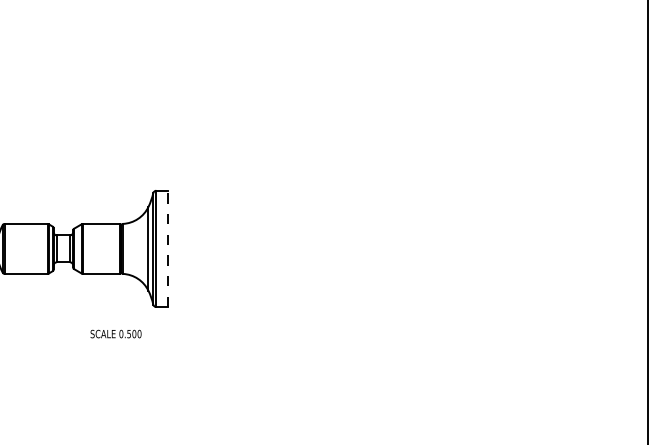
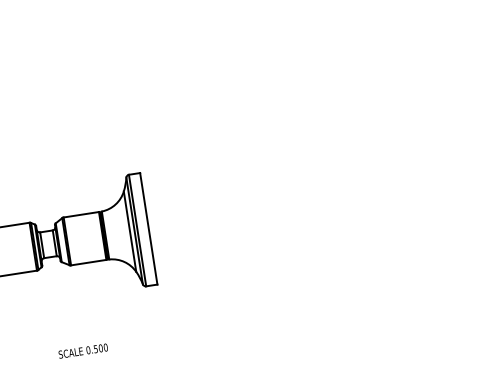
line: (167, 248) -> (148, 228), dashed -> solid
text: (115, 333) -> (82, 350), moved

